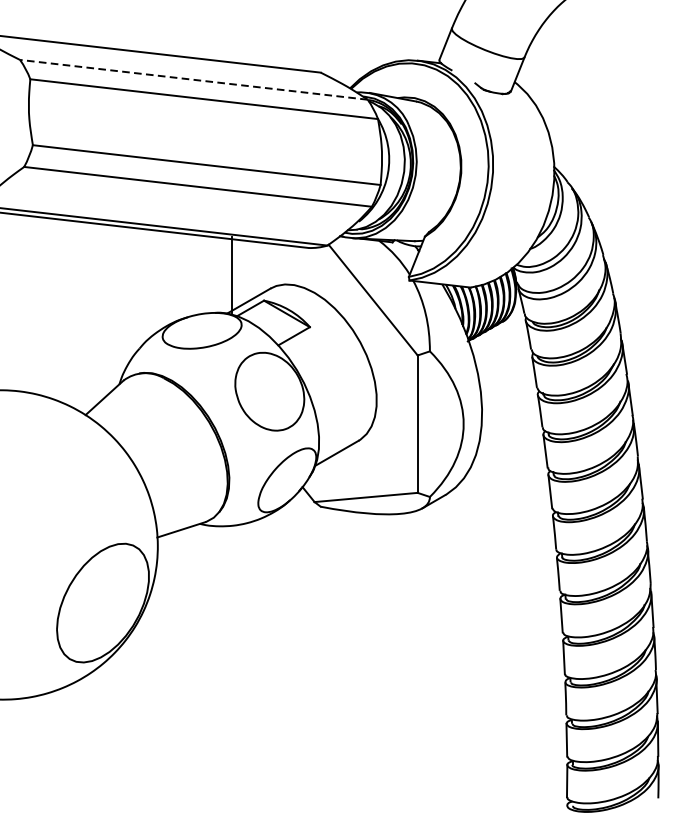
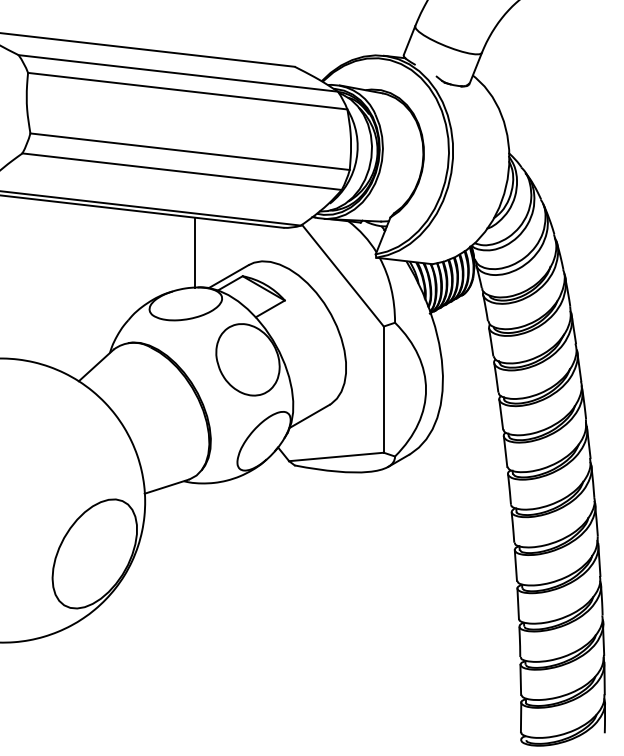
line: (194, 79) -> (178, 73), dashed -> solid
line: (232, 274) -> (194, 252), moved

